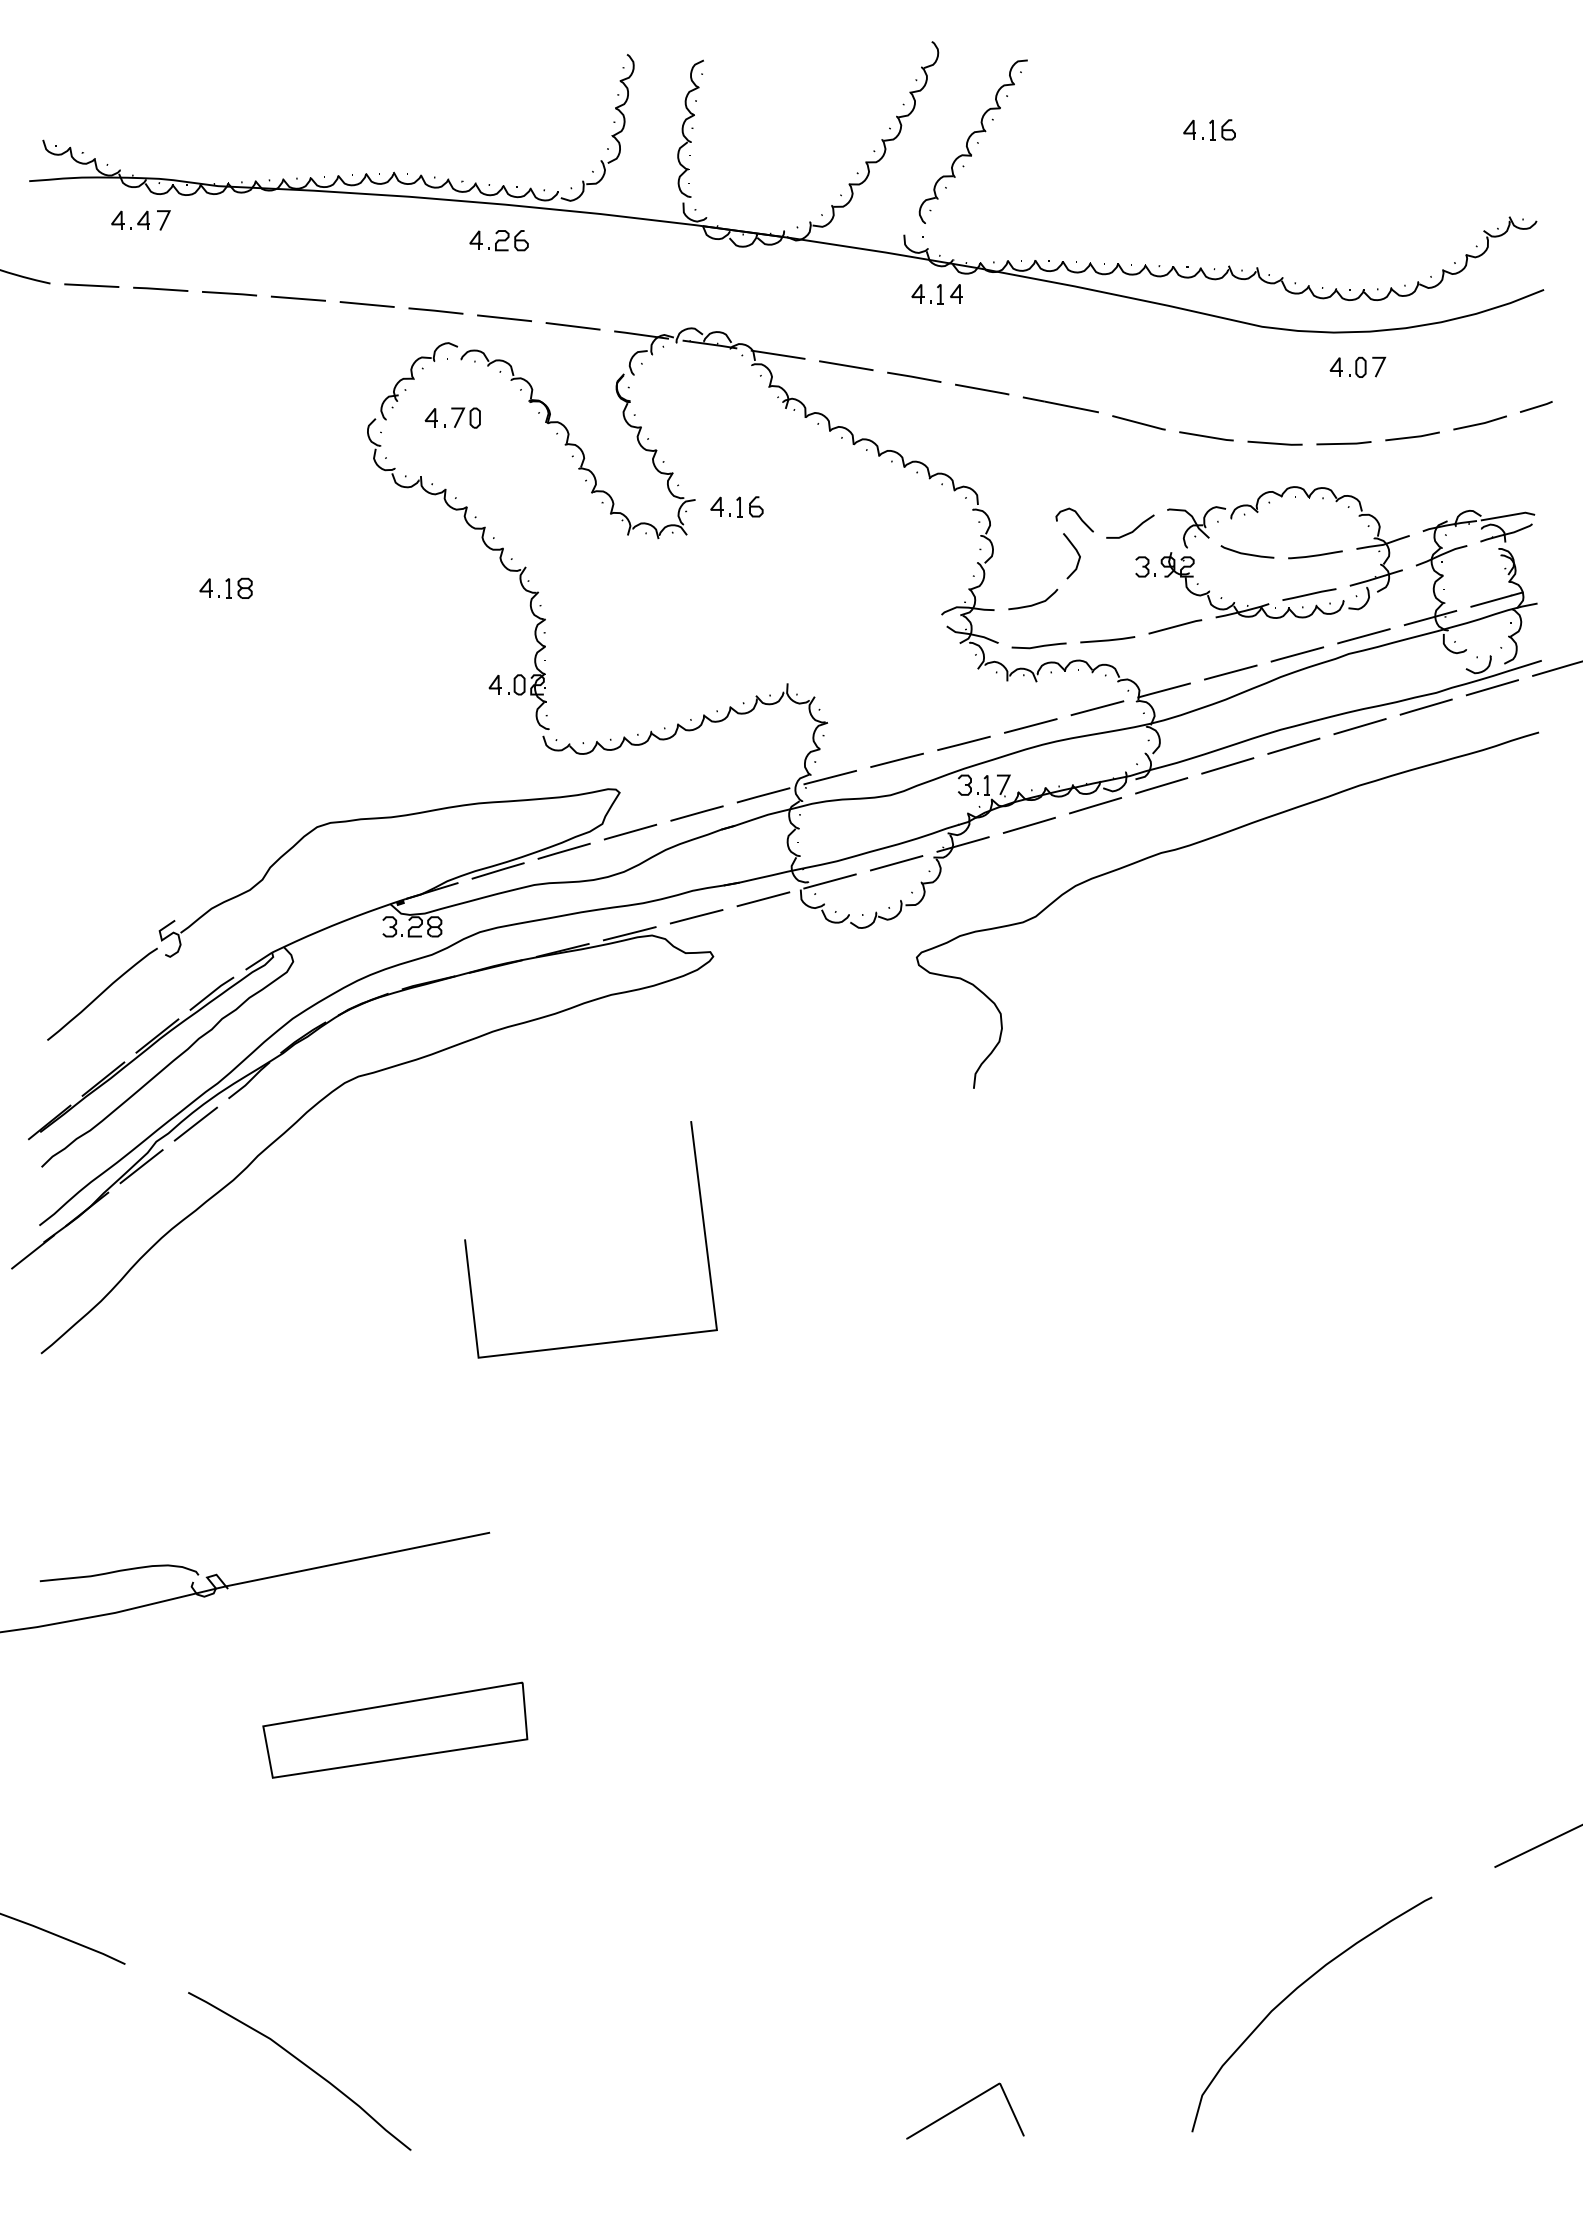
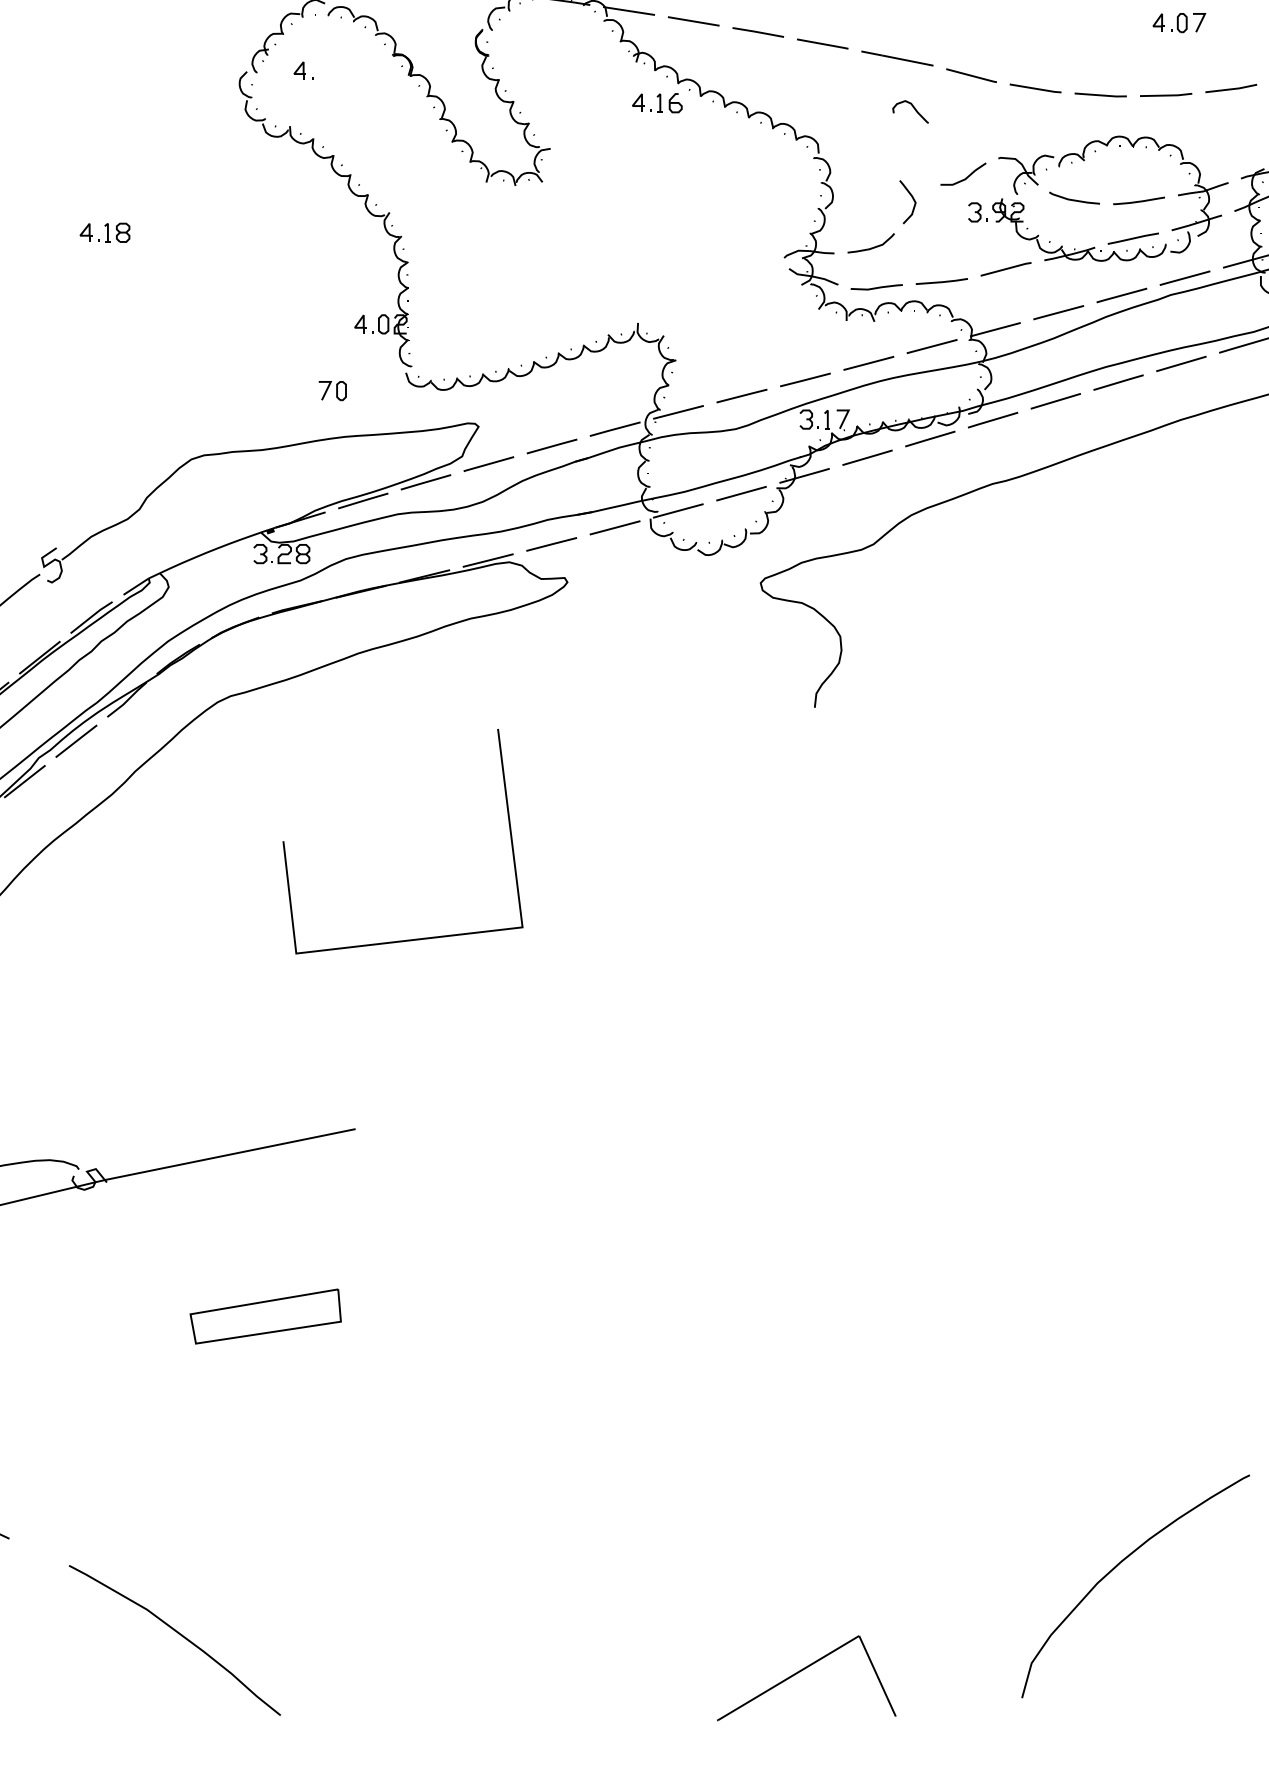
part: (465, 417) -> (332, 390), moved
part: (736, 506) -> (656, 102), moved
curve: (1078, 517) -> (914, 109), moved
line: (599, 1342) -> (411, 939), moved
part: (395, 1729) -> (265, 1315), size x0.6
part: (965, 2110) -> (806, 1677), size x1.6

